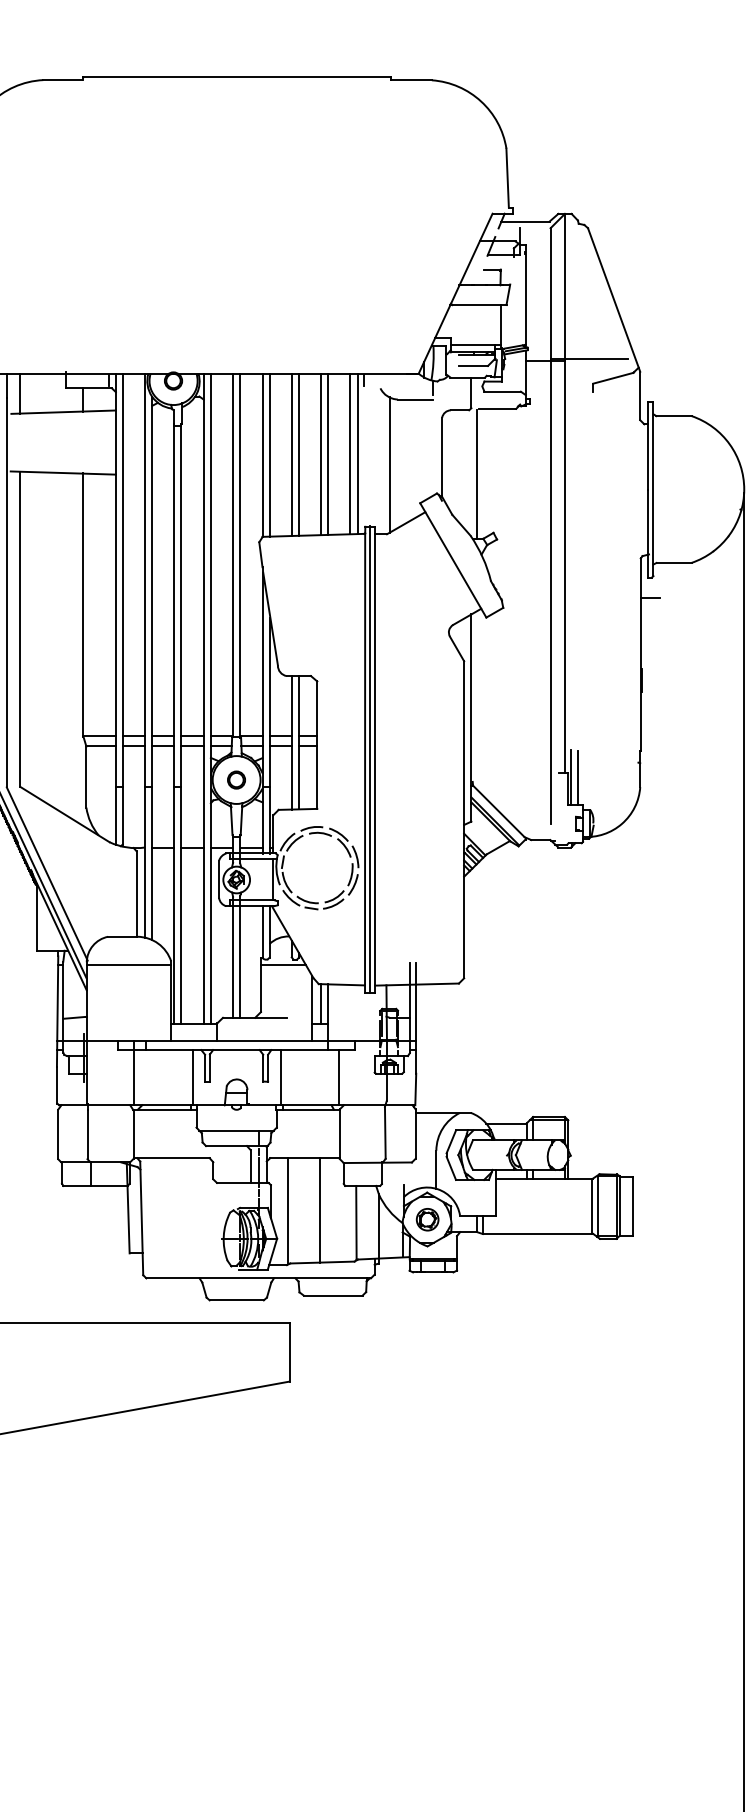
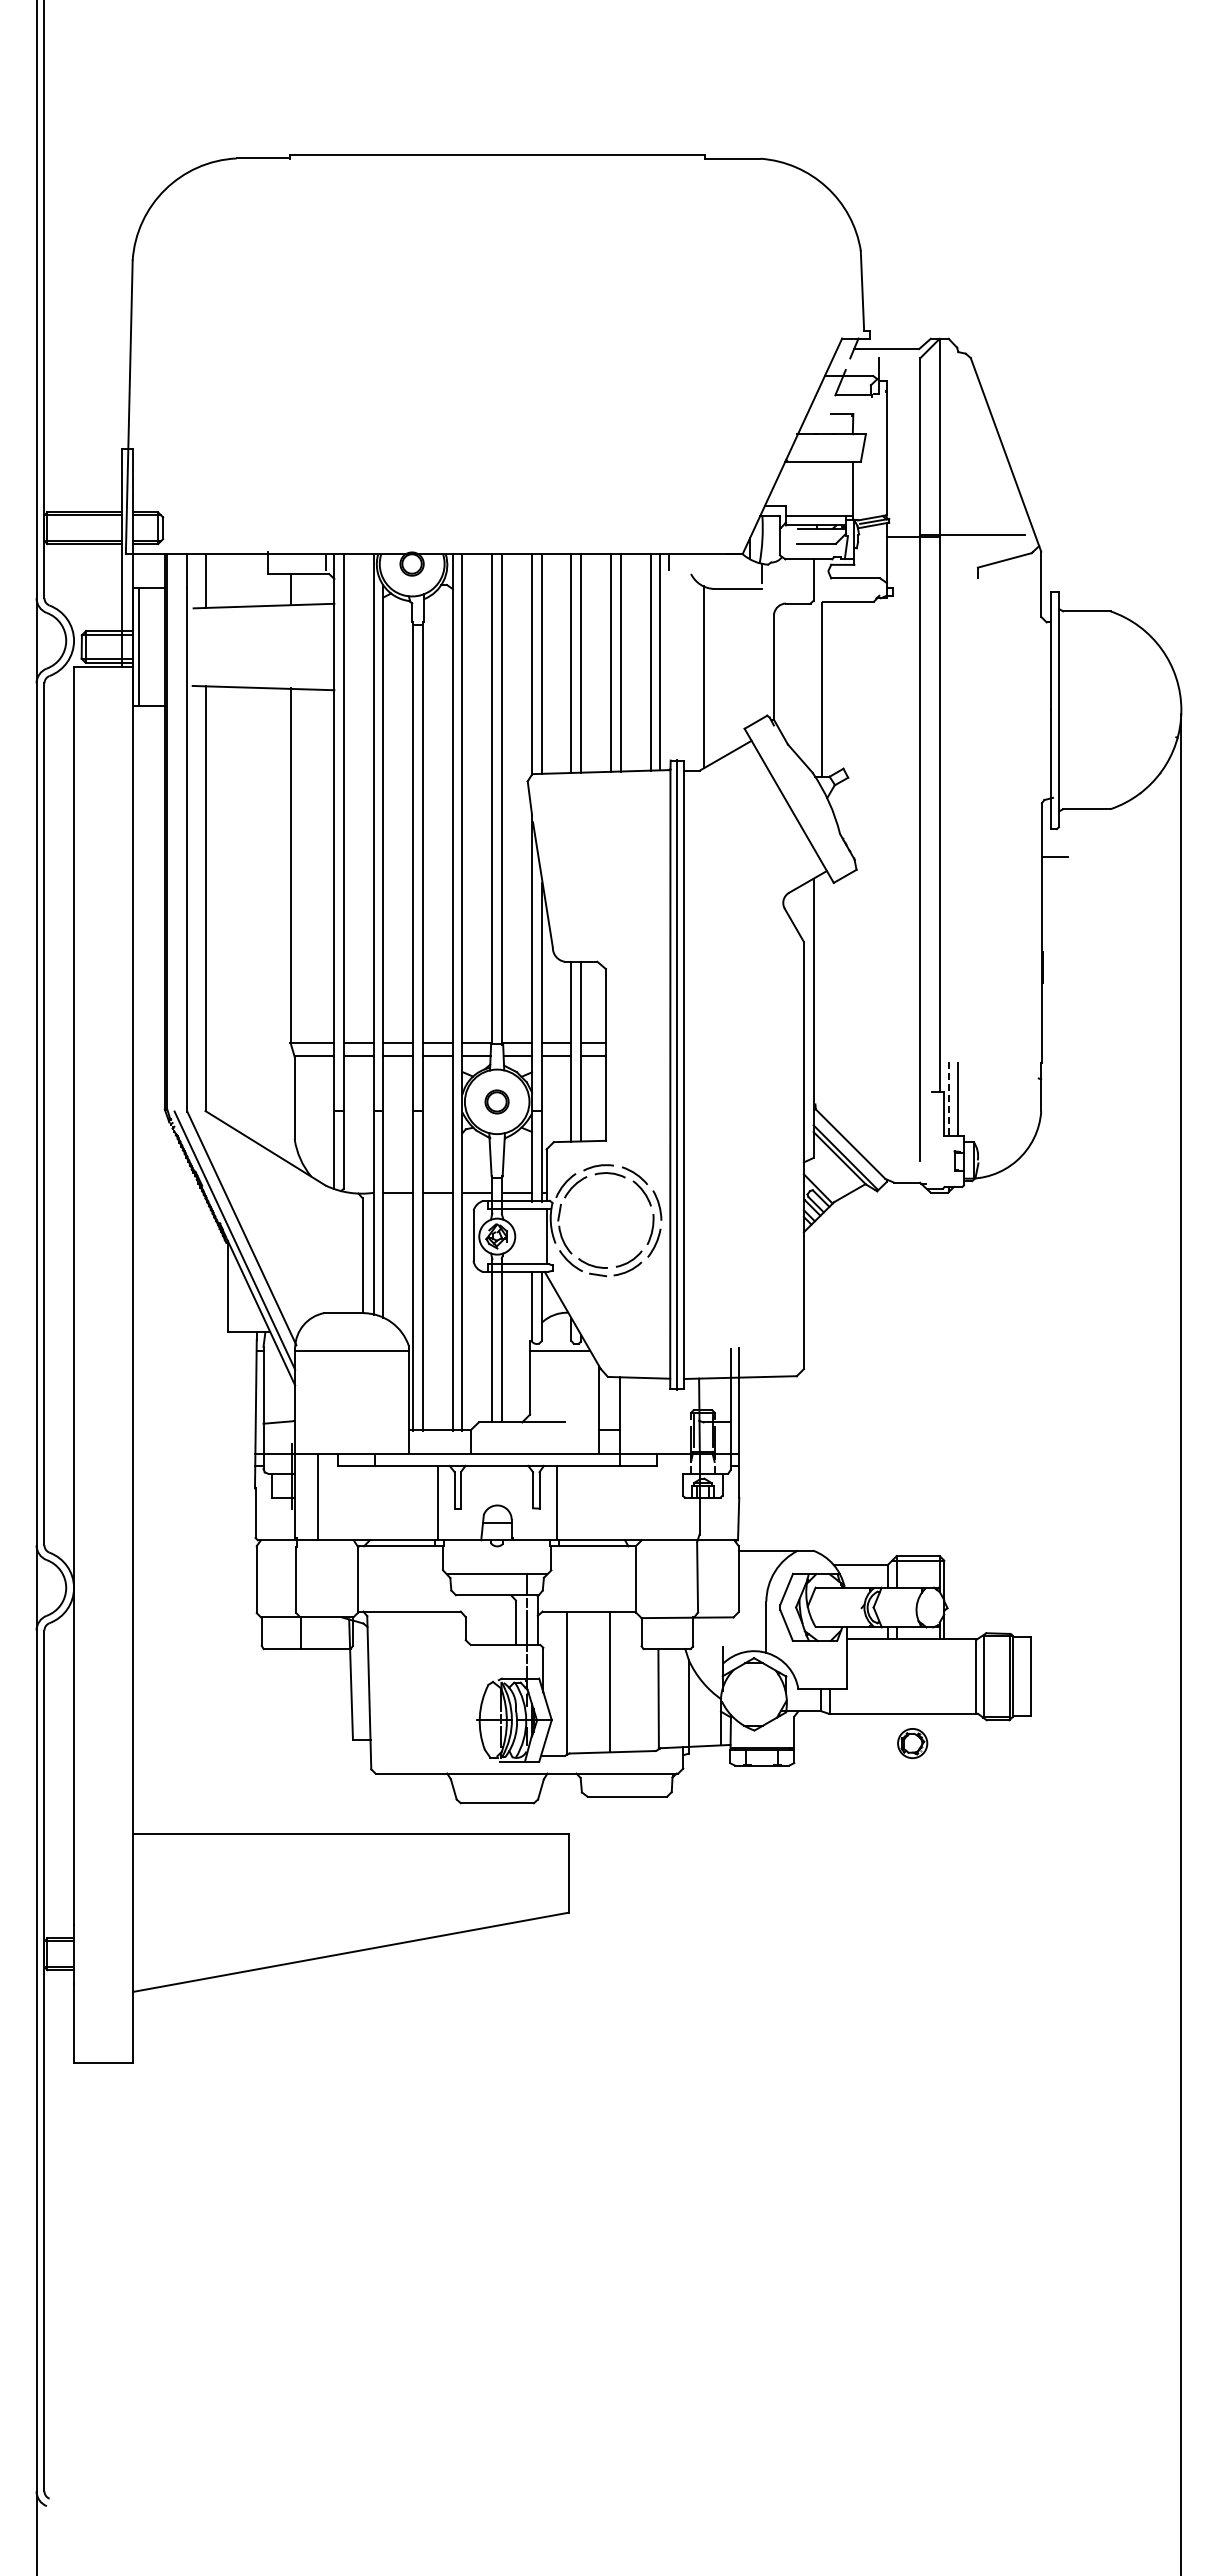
line: (571, 777) -> (948, 1098), solid -> dashed
line: (321, 1003) -> (611, 1403), removed
line: (133, 1073) -> (317, 1497), moved
line: (339, 1077) -> (635, 1502), removed
part: (427, 1219) -> (912, 1743), moved

